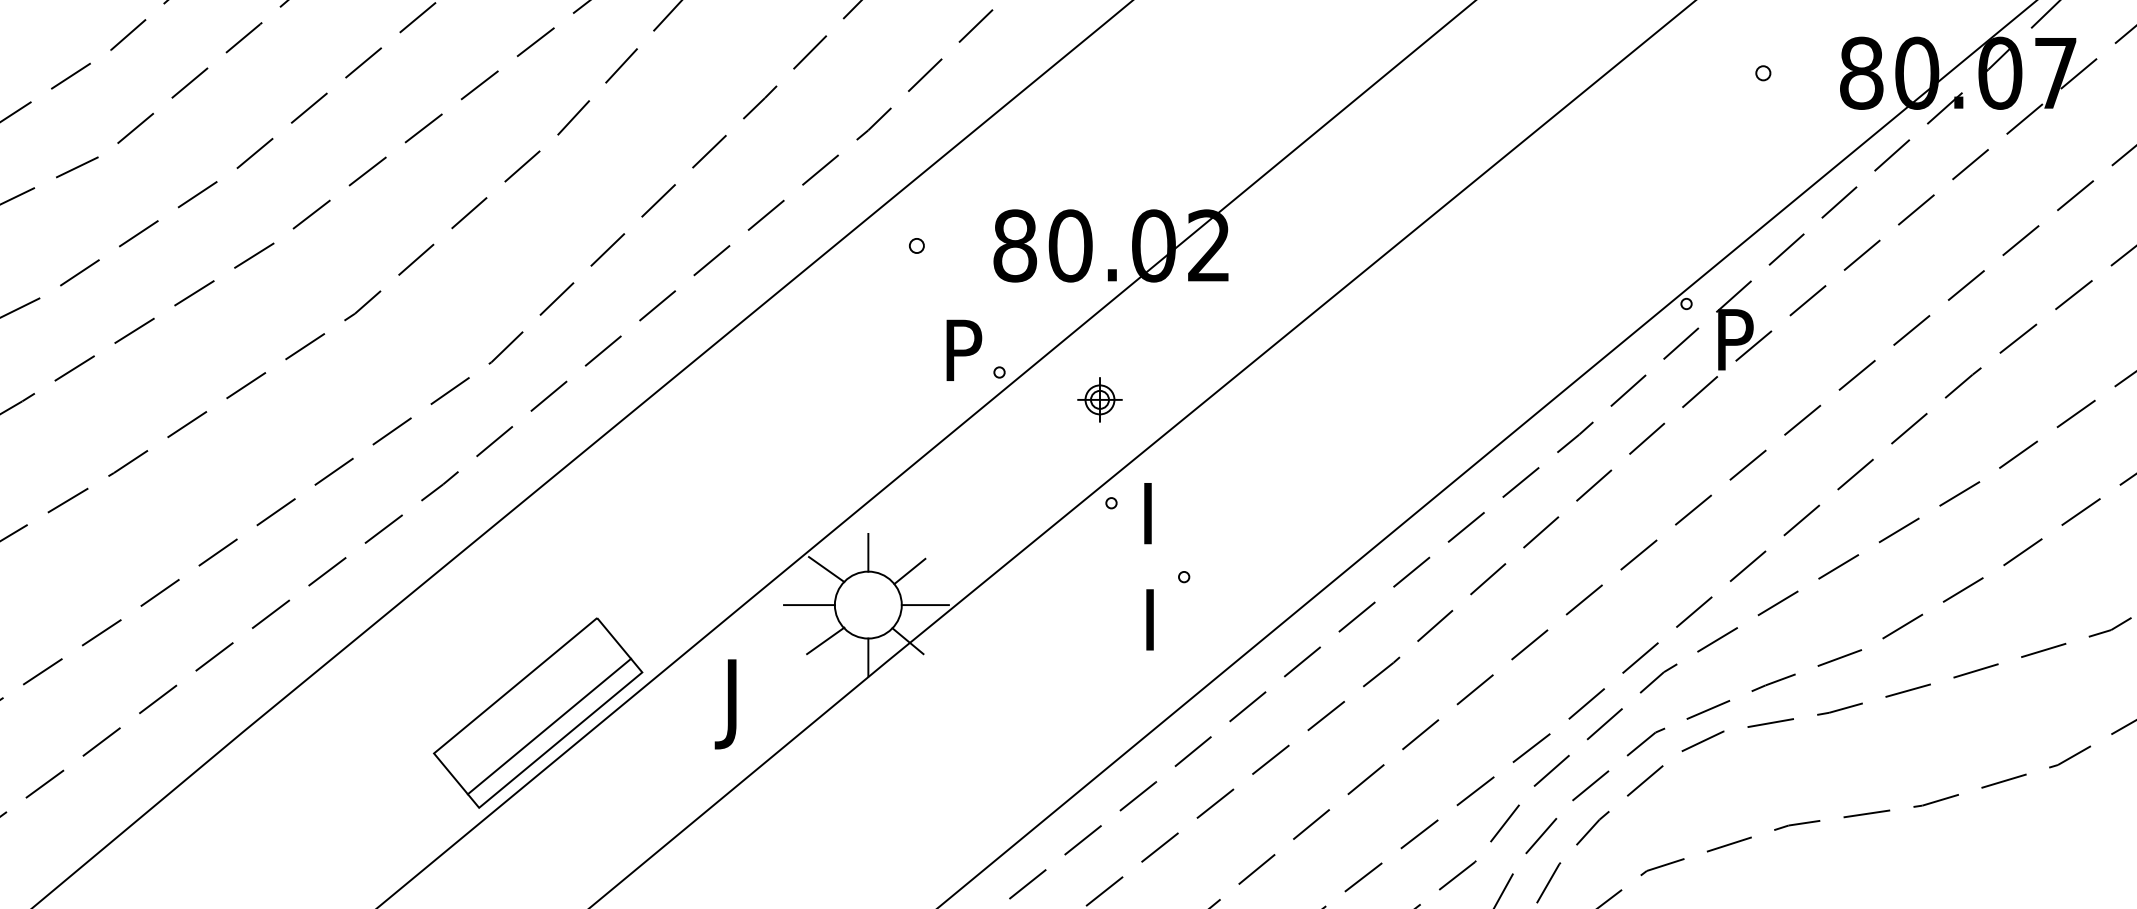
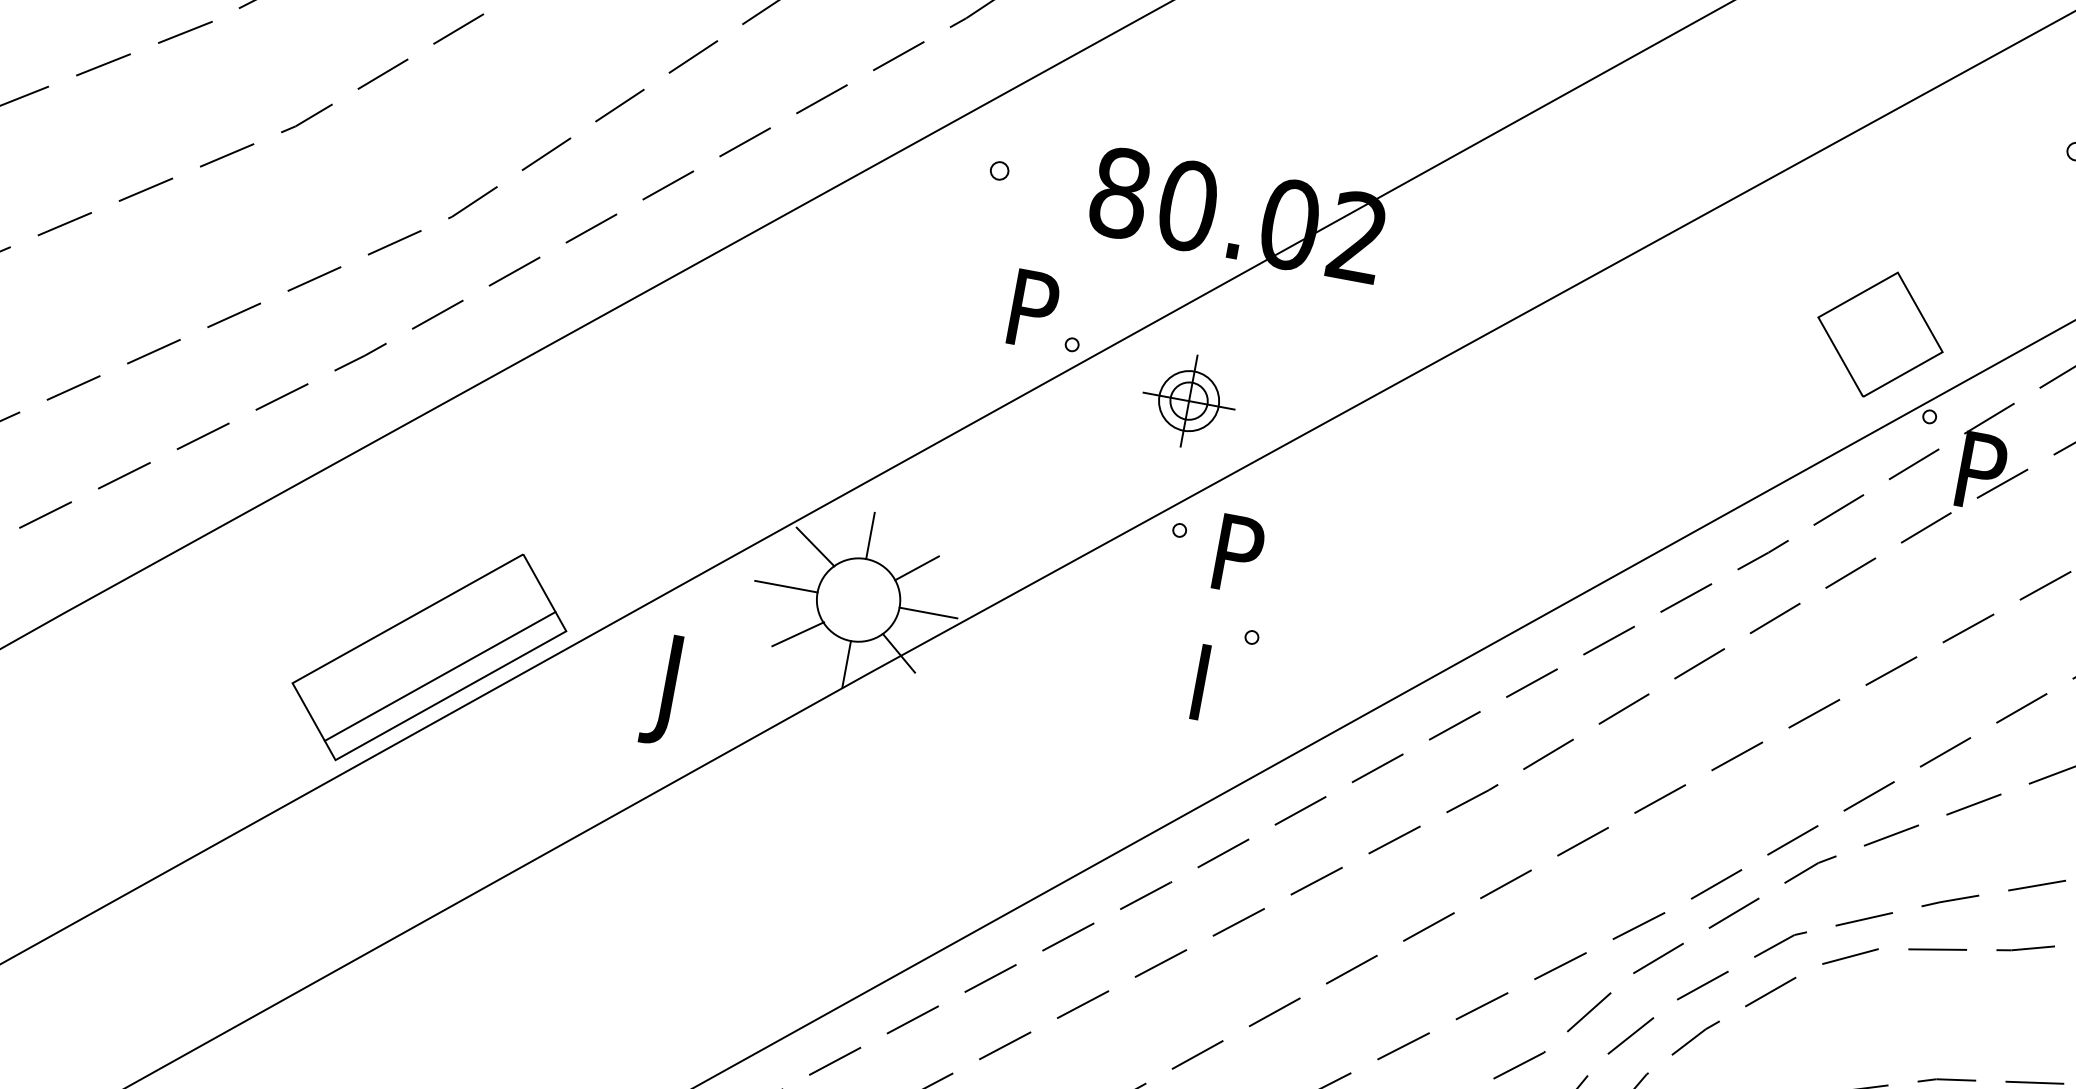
part: (1635, 245) -> (1880, 333), added
part: (1099, 399) -> (1188, 400), size x1.67
text: (1165, 501) -> (1246, 540), I -> P

